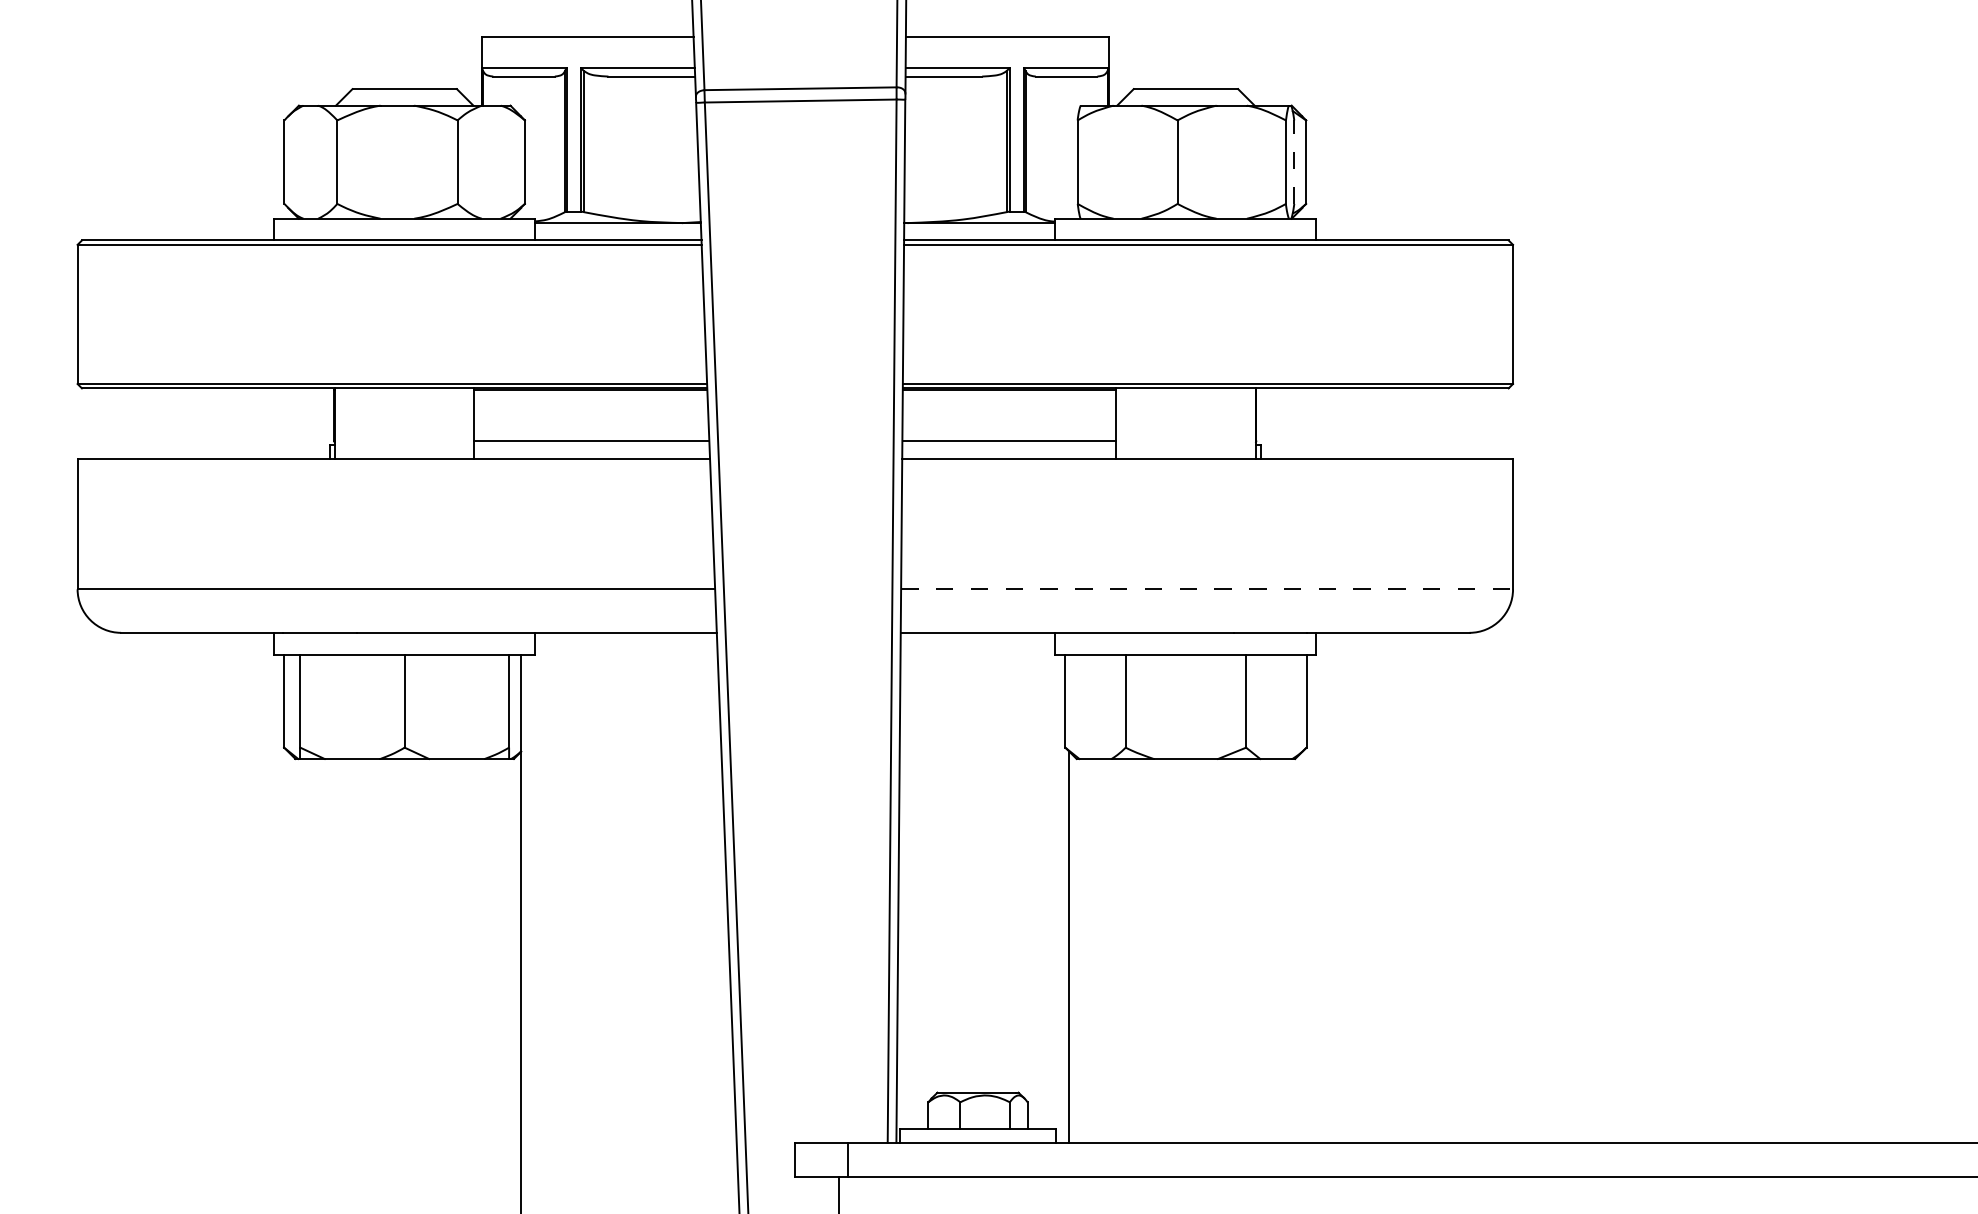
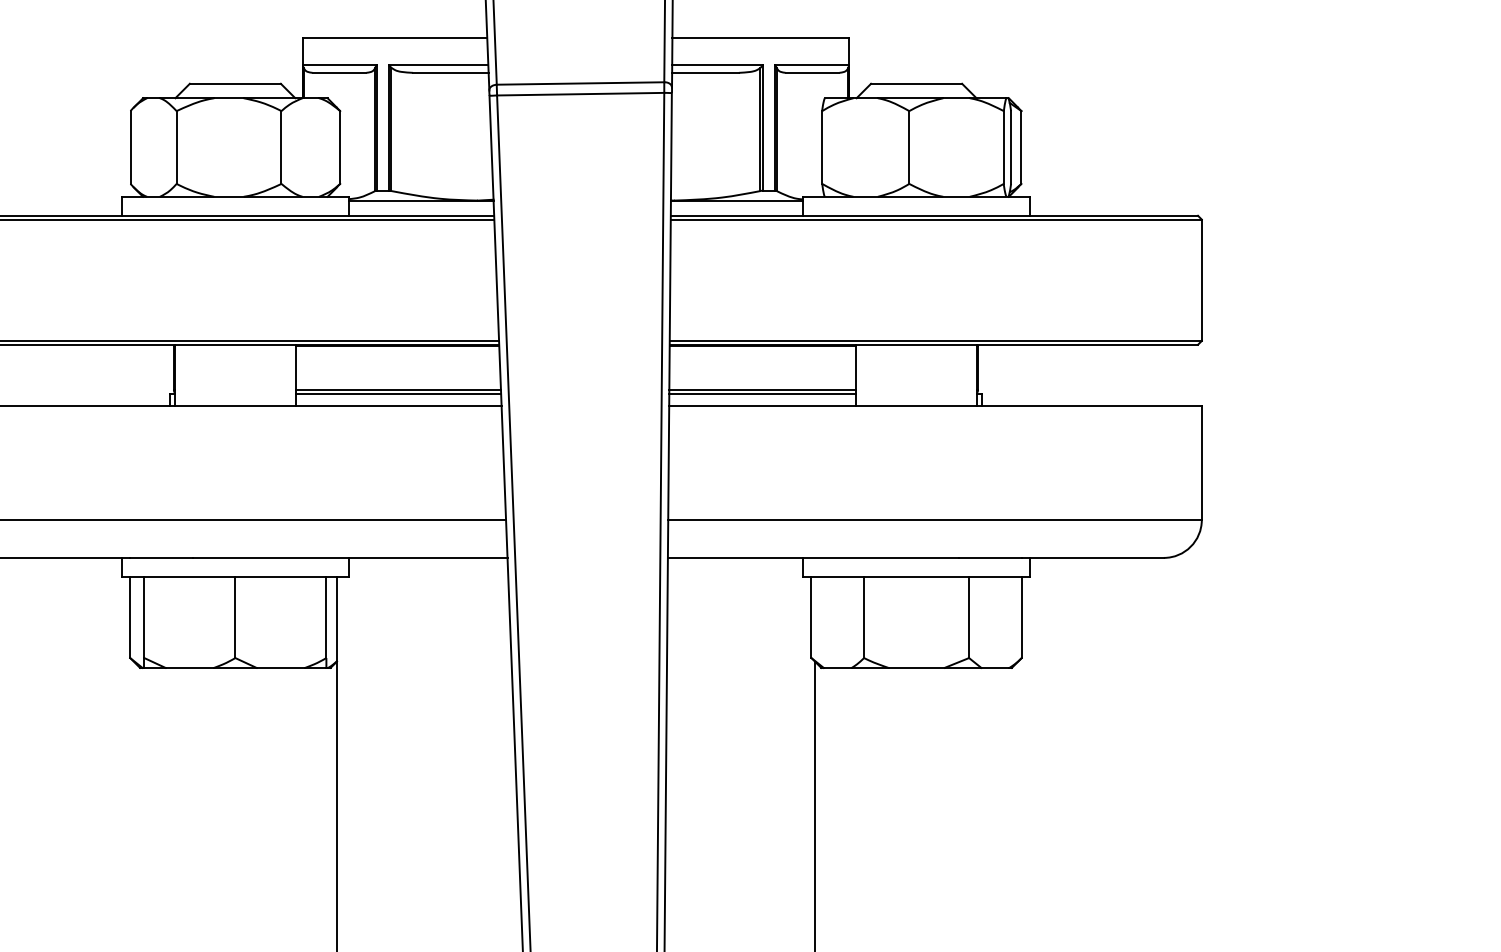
line: (1294, 162) -> (1011, 147), dashed -> solid
line: (591, 444) -> (398, 393), added
line: (1009, 444) -> (762, 393), added
line: (1207, 589) -> (935, 520), dashed -> solid

